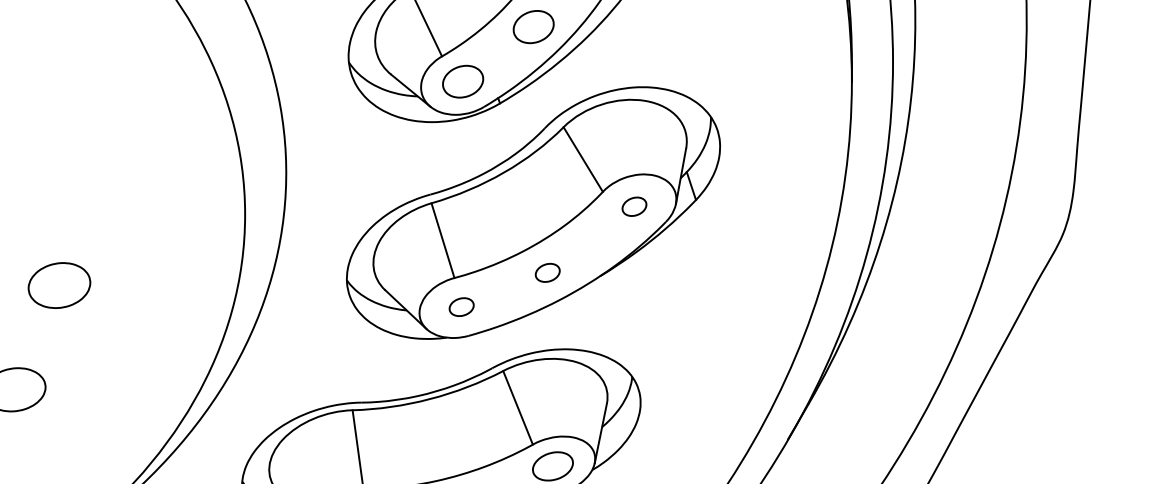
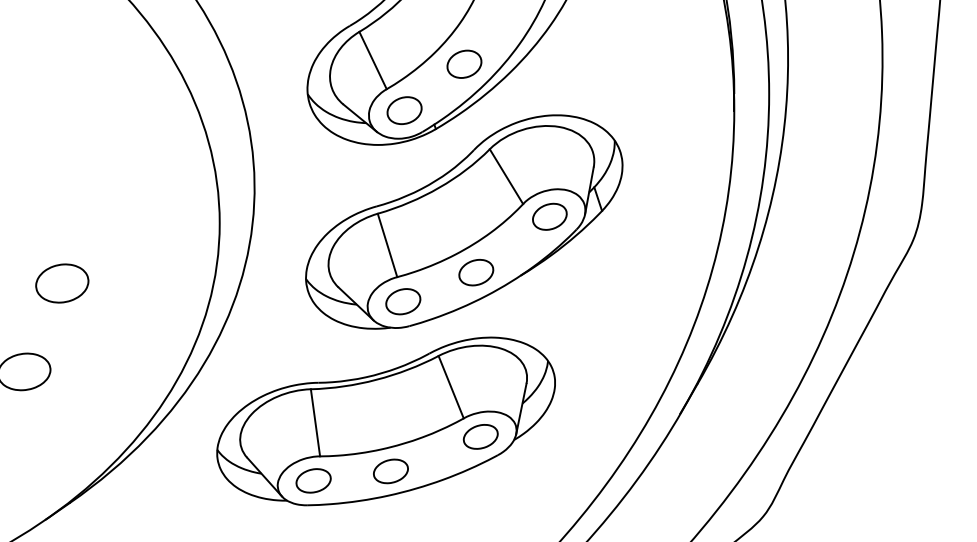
part: (633, 206) -> (549, 216), size x1.67
part: (547, 272) -> (476, 272), size x1.67
part: (461, 306) -> (403, 301), size x1.67

